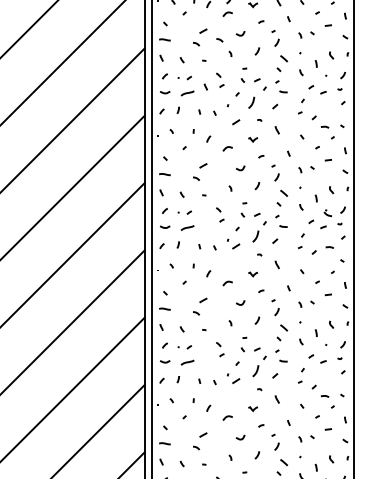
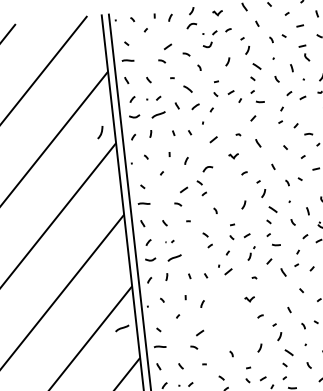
part: (243, 22) -> (209, 32), added
curve: (327, 44) -> (301, 46), added
part: (220, 79) -> (191, 96), size x1.6
curve: (252, 102) -> (101, 132), moved
part: (220, 165) -> (202, 187), added
curve: (240, 169) -> (223, 189), removed
part: (184, 212) -> (169, 241), size x0.6
part: (259, 231) -> (251, 253), size x0.6
curve: (276, 264) -> (282, 272), moved
curve: (227, 282) -> (223, 311), removed
line: (131, 287) -> (122, 327), added
curve: (239, 303) -> (238, 331), removed

